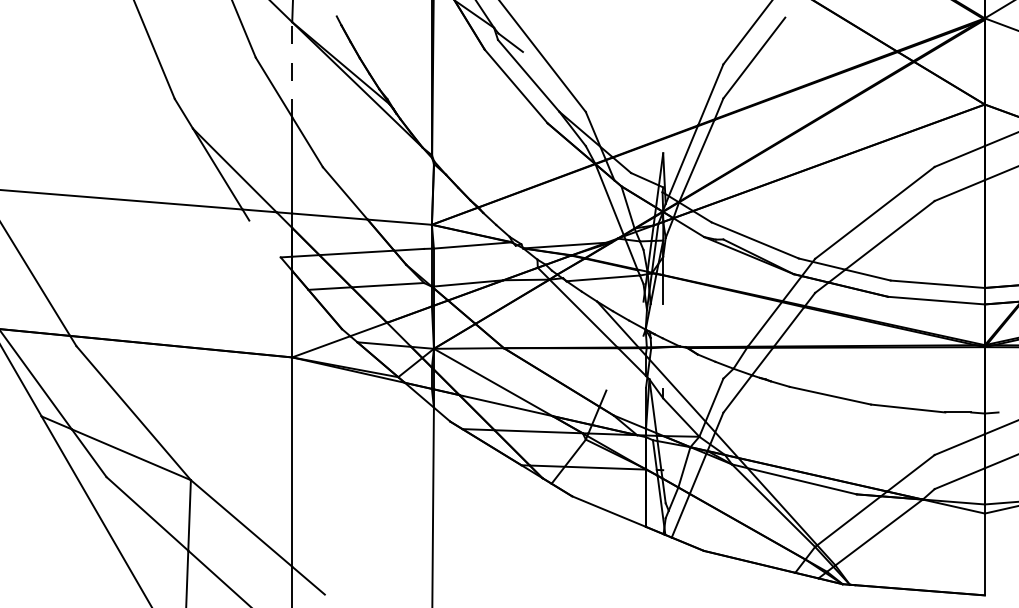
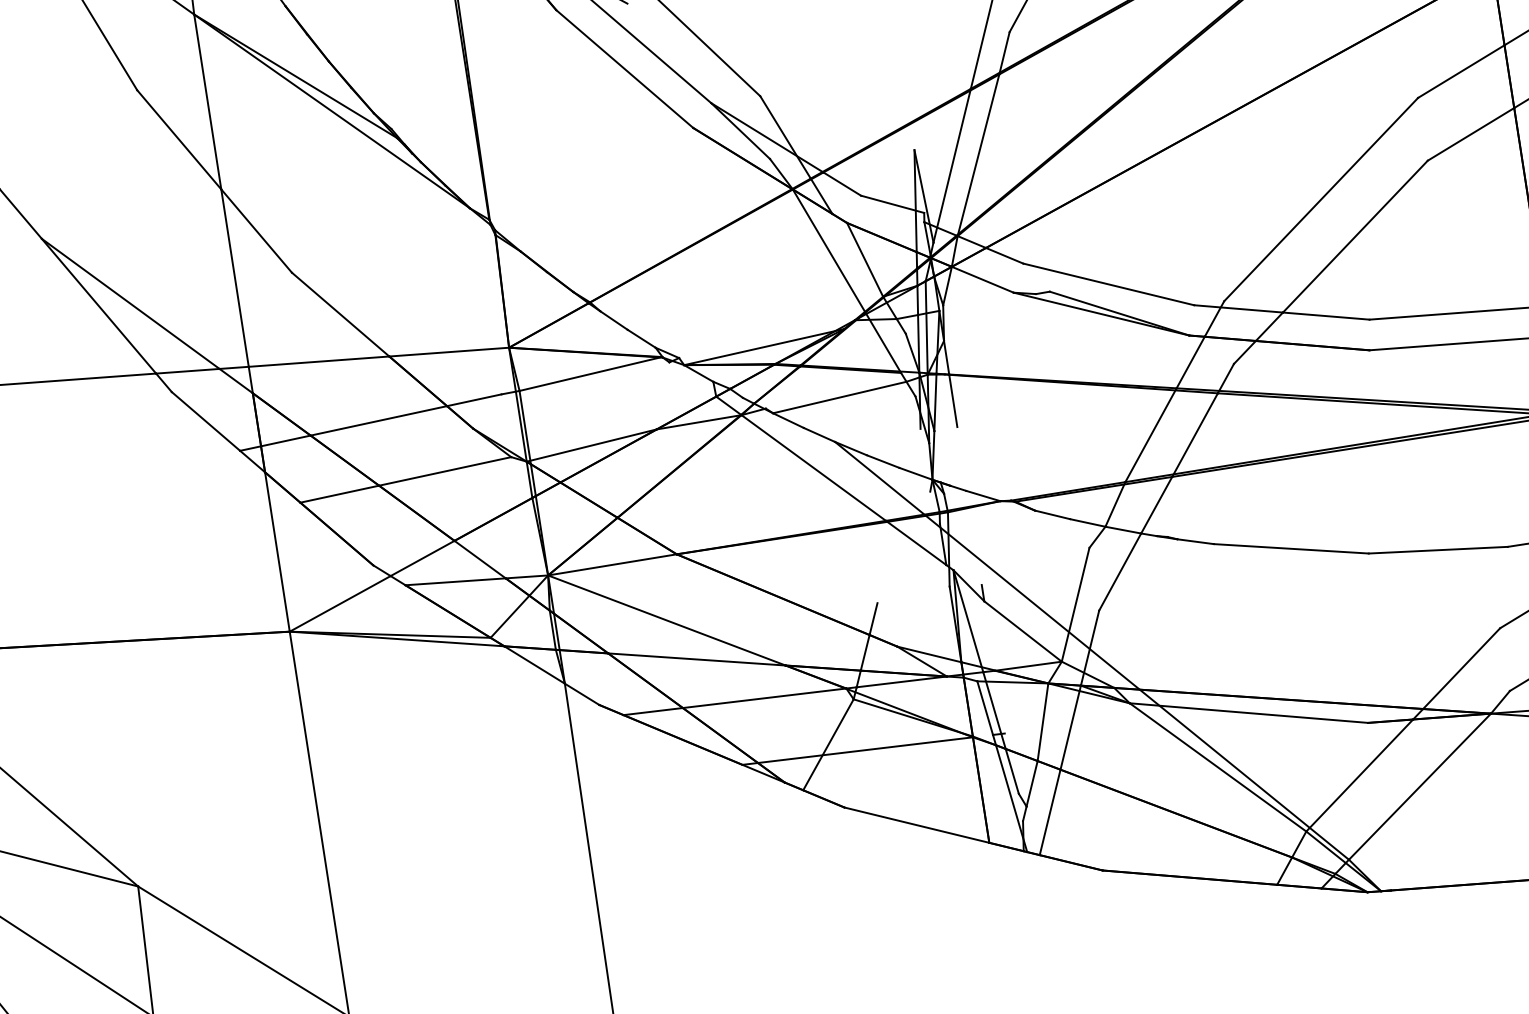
line: (292, 69) -> (208, 101), dashed -> solid
line: (264, 238) -> (204, 420), added

